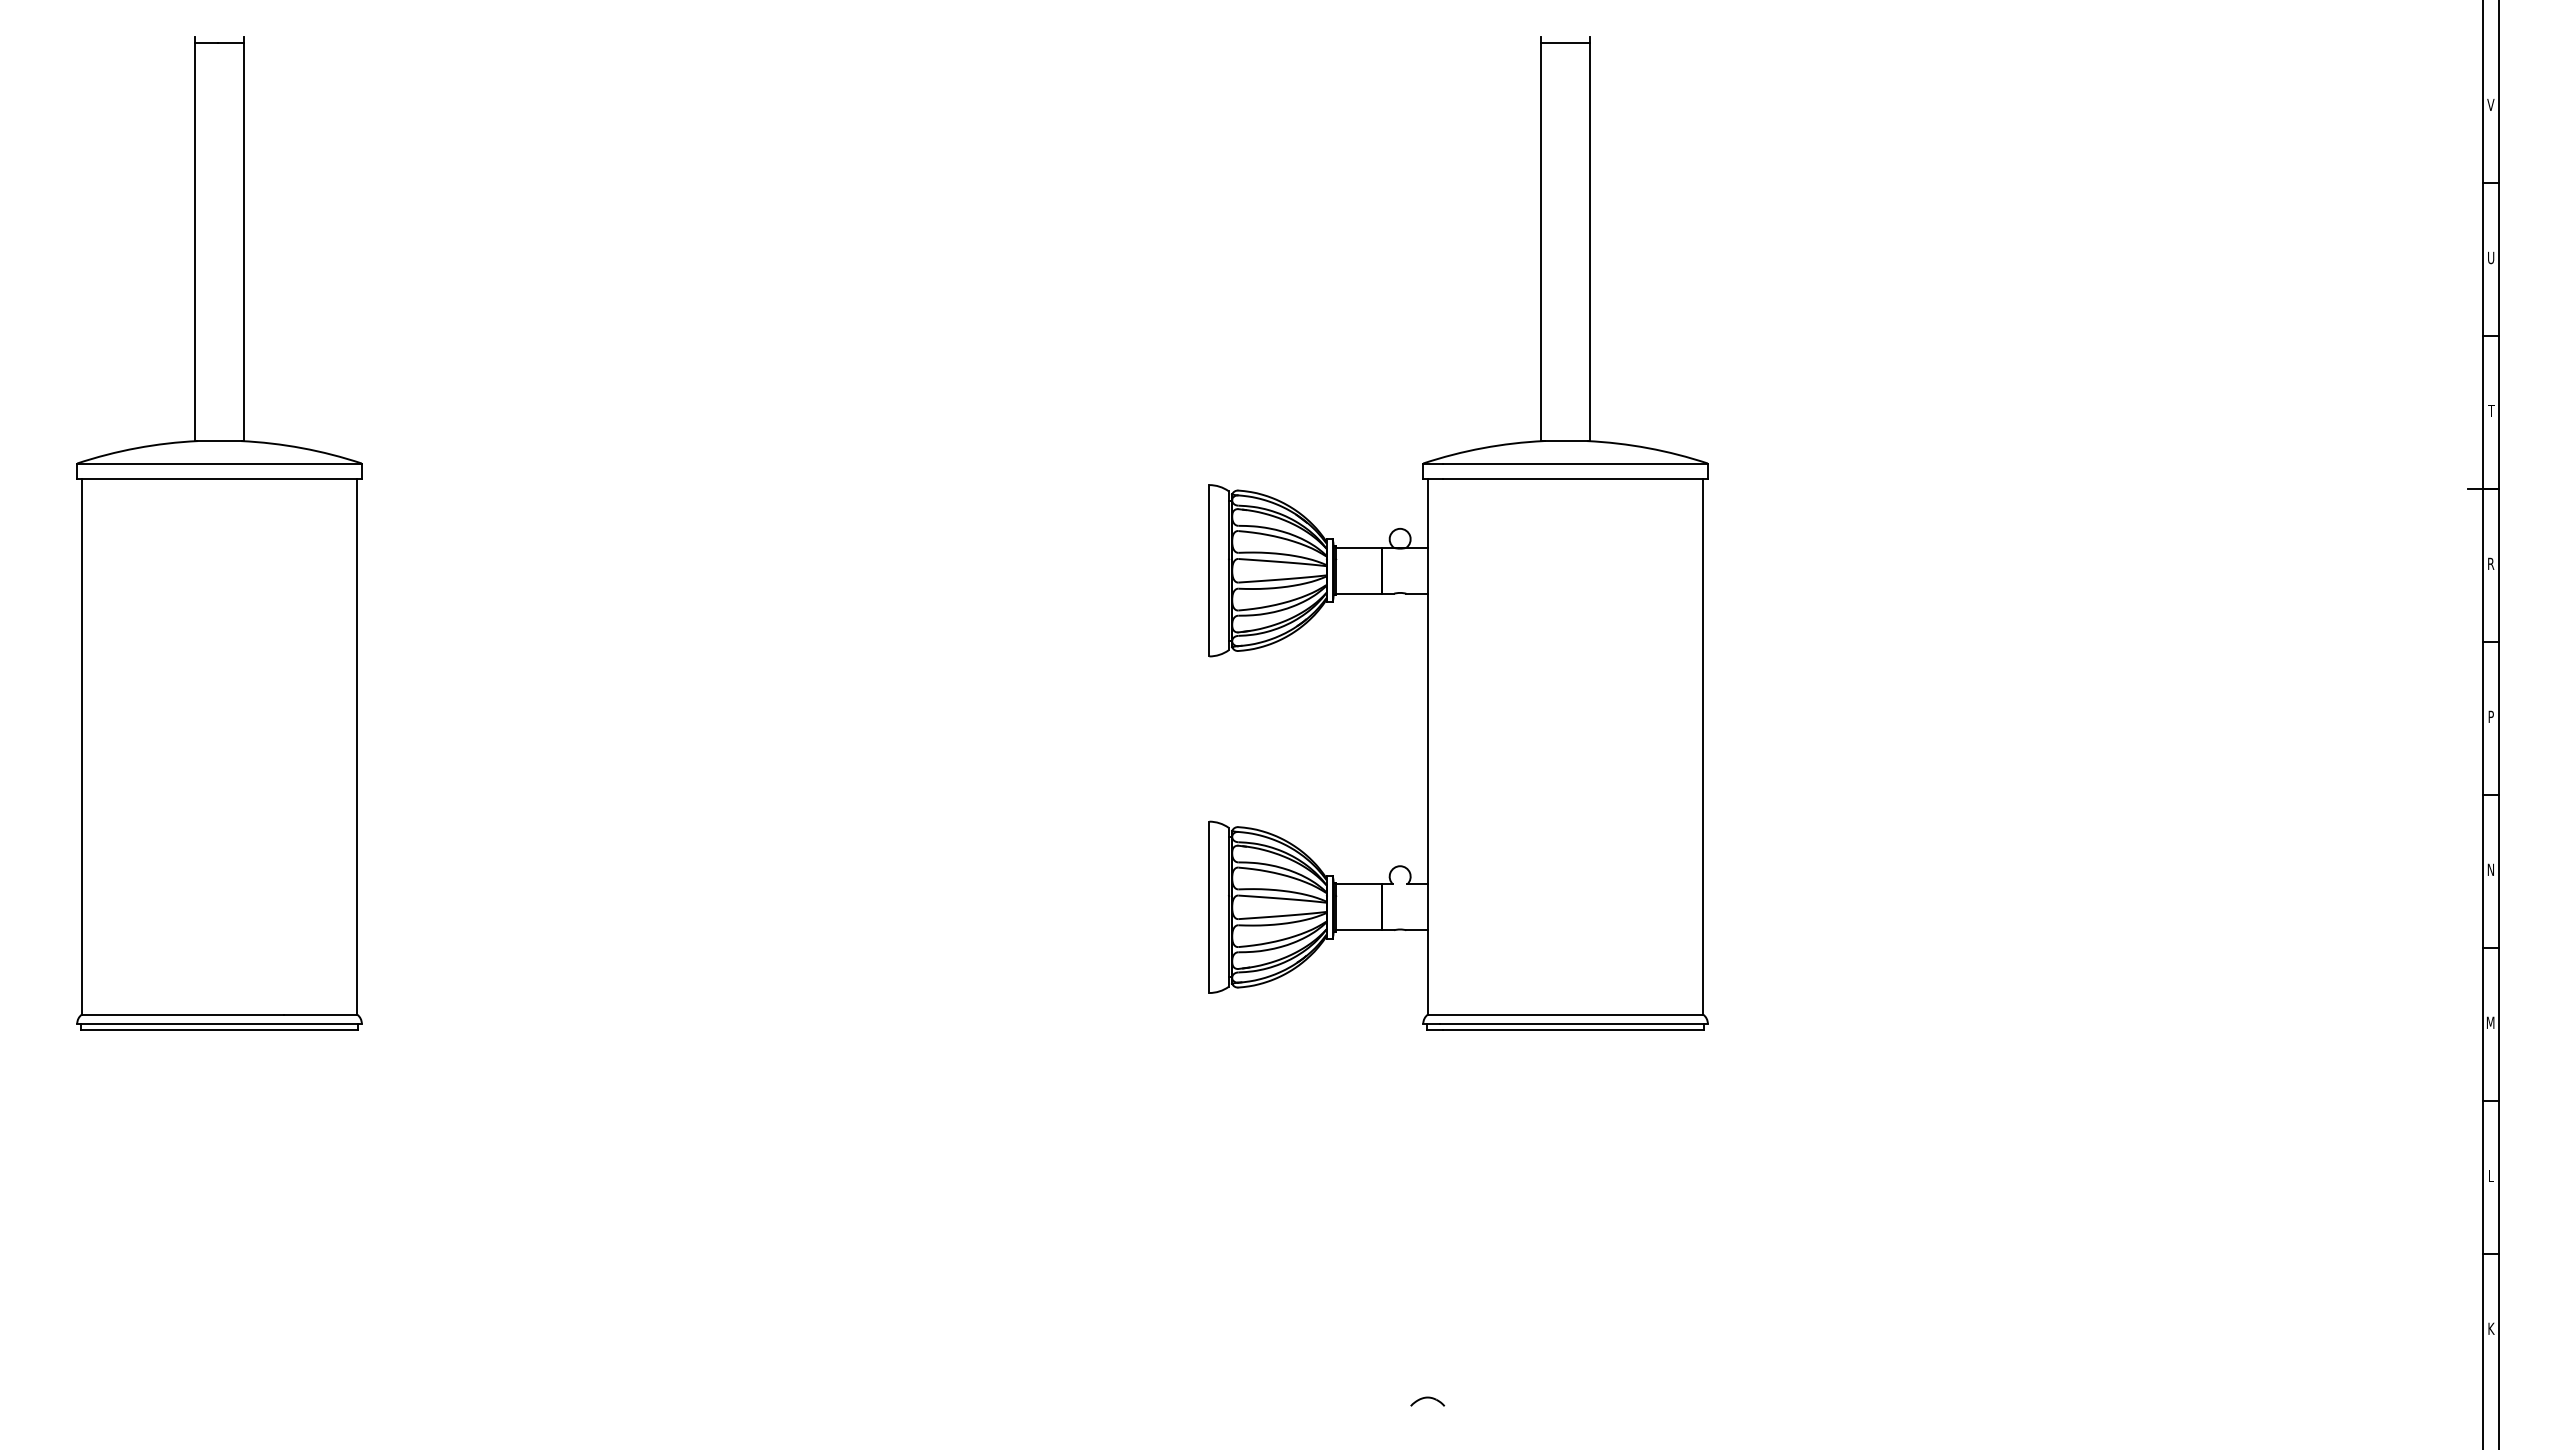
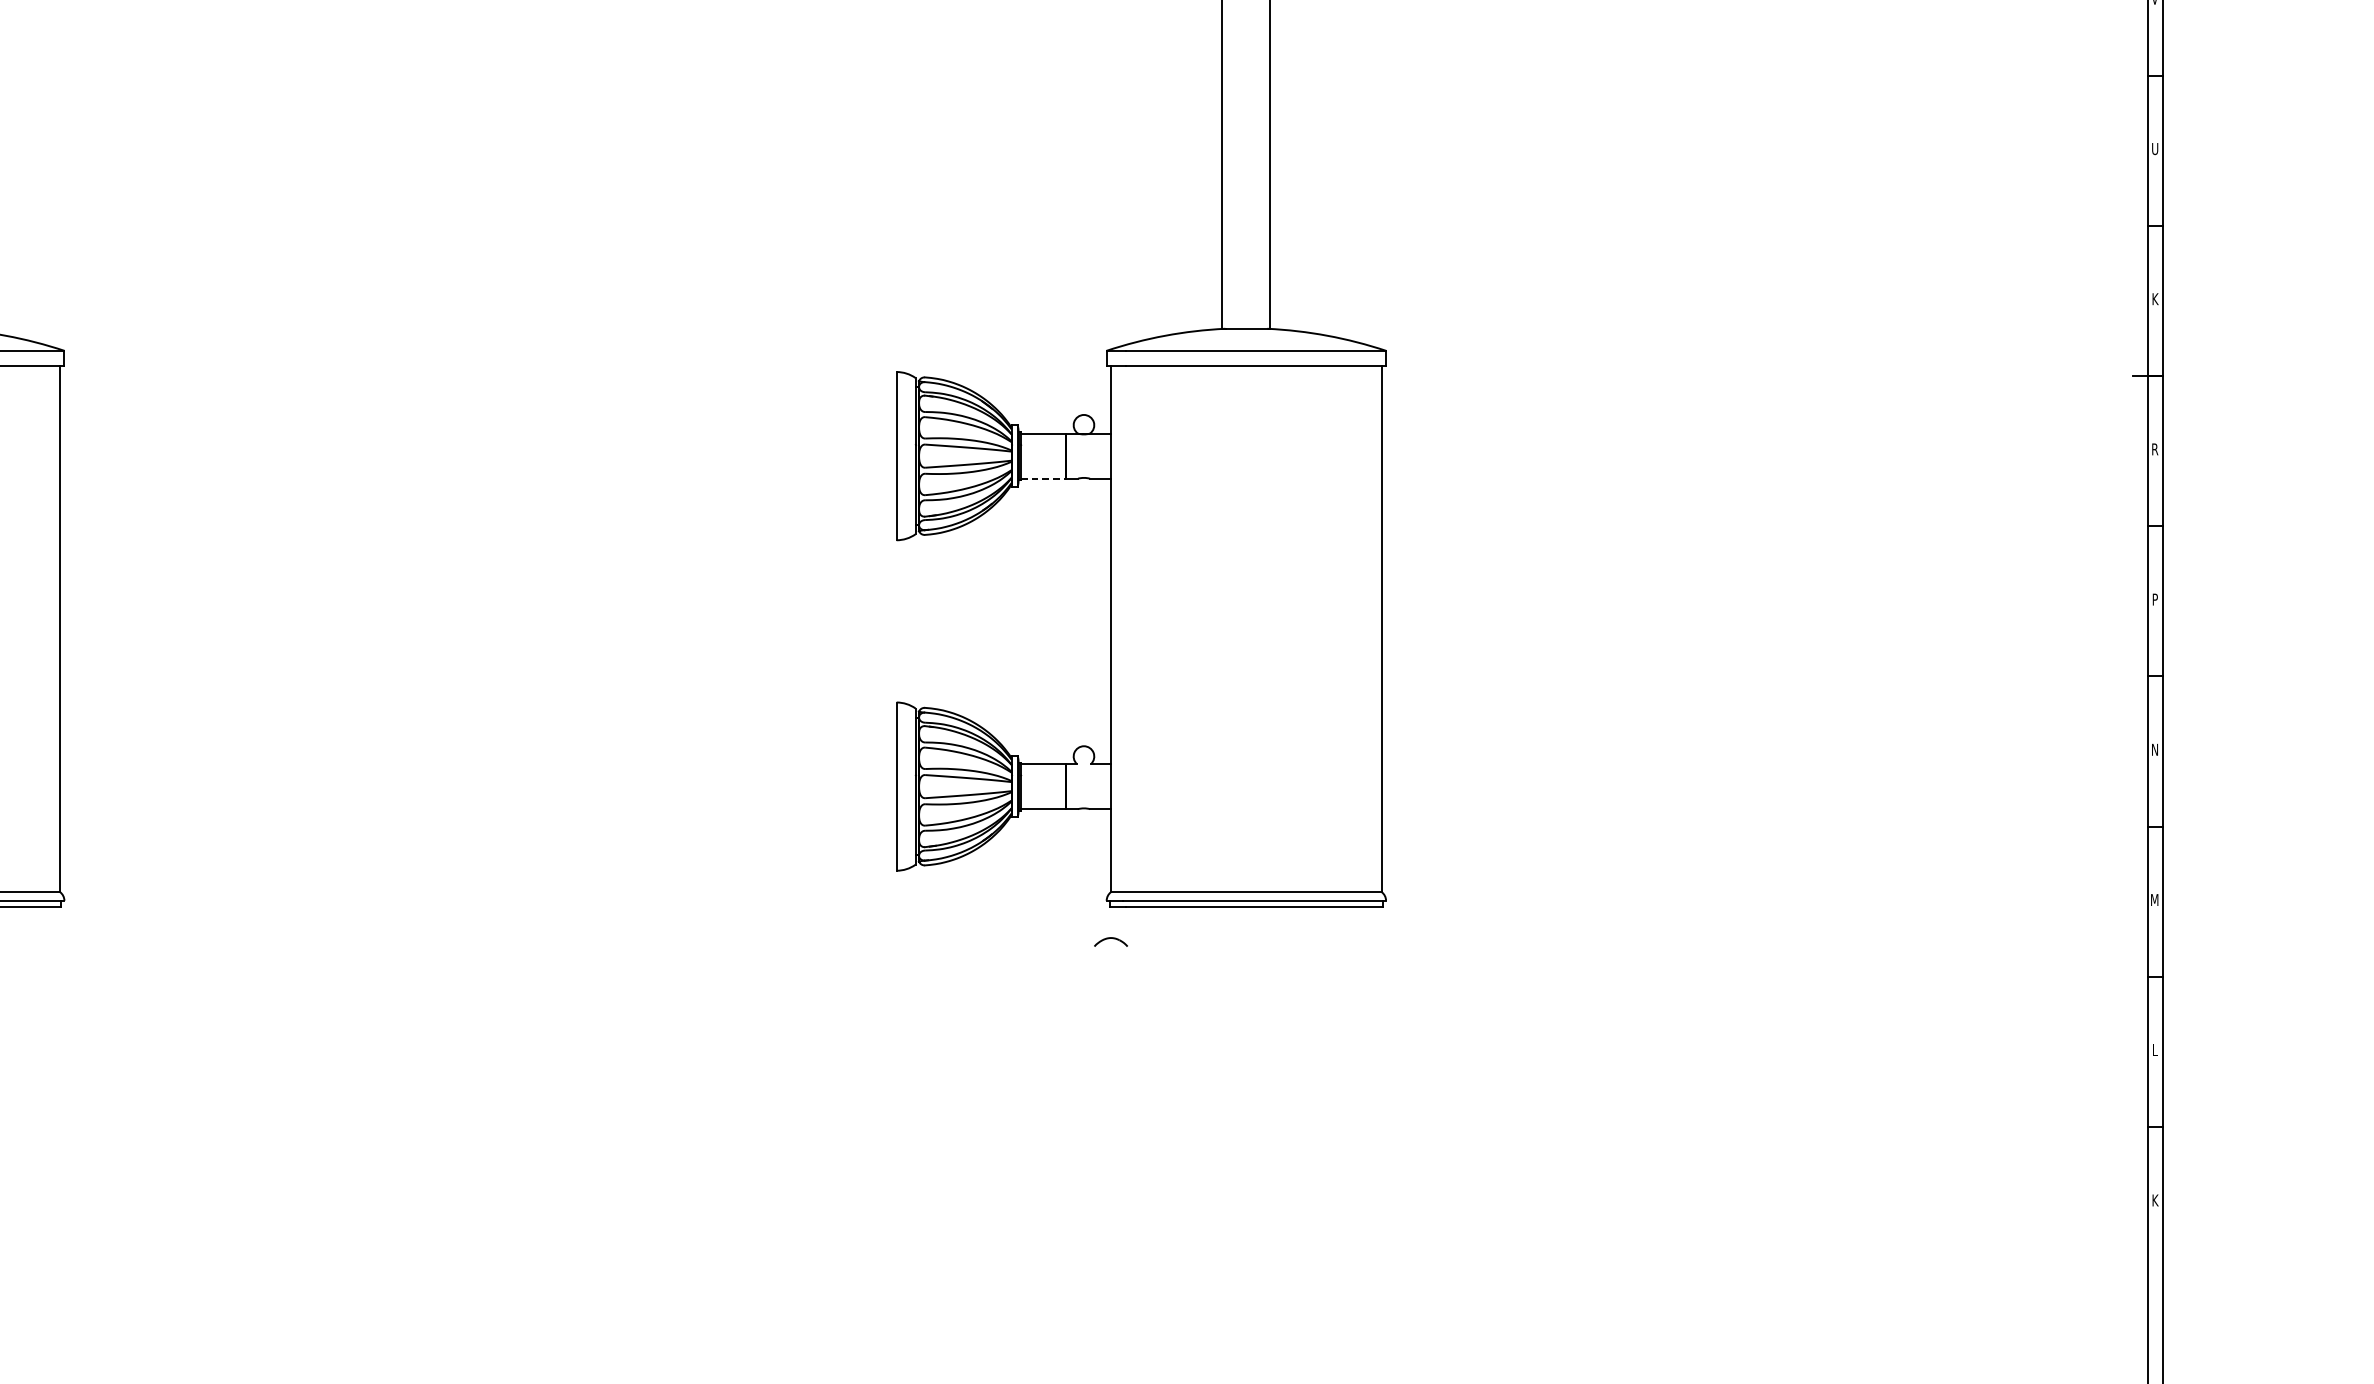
text: (2491, 410) -> (2155, 298), T -> K
line: (1358, 593) -> (1043, 478), solid -> dashed
part: (1427, 1401) -> (1110, 941), moved

